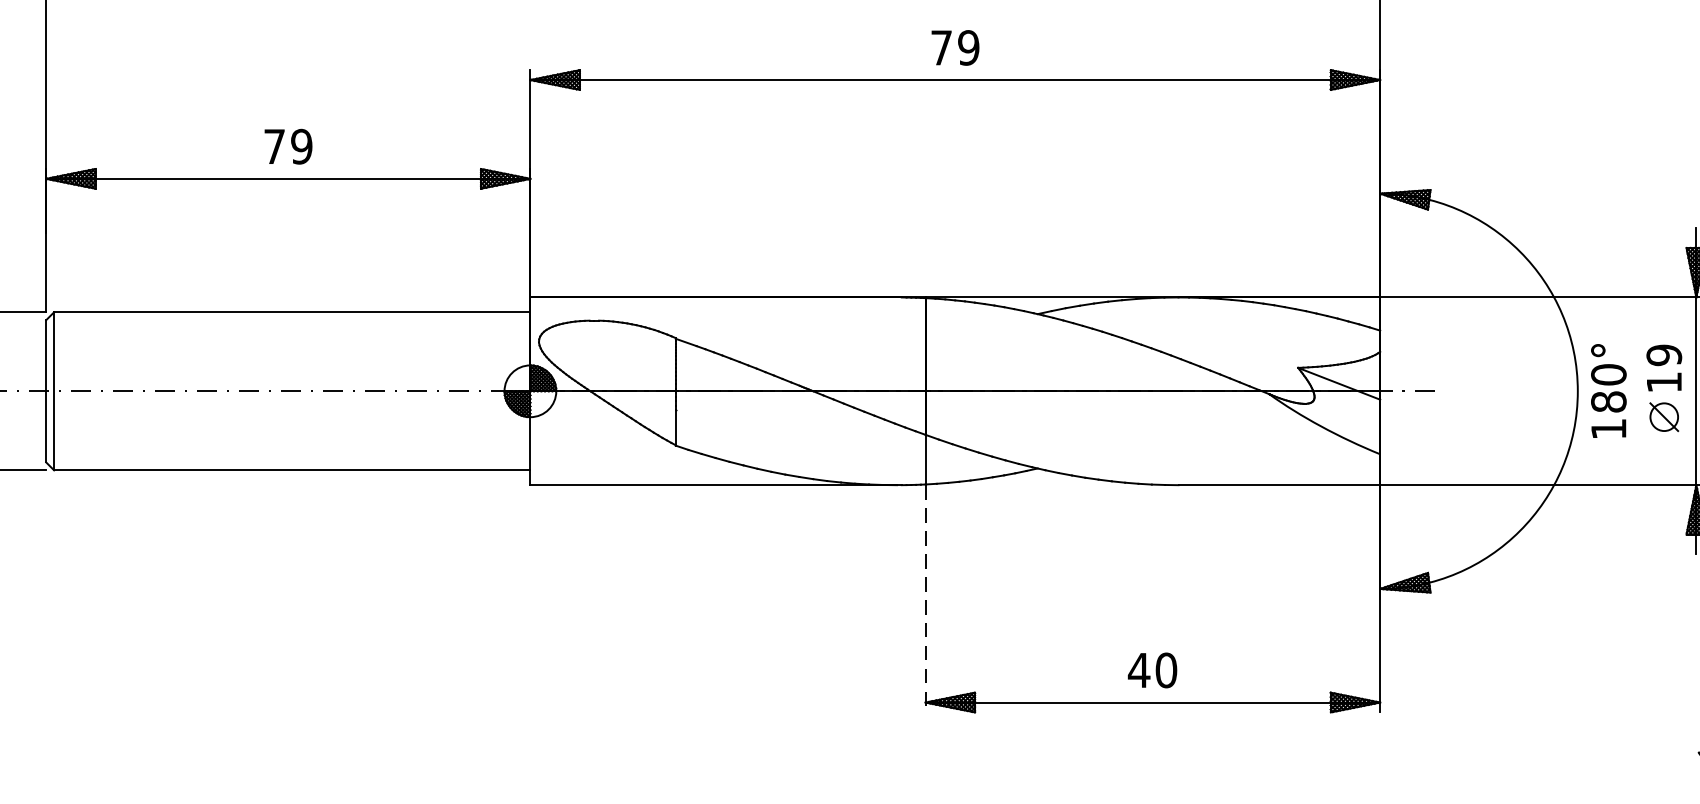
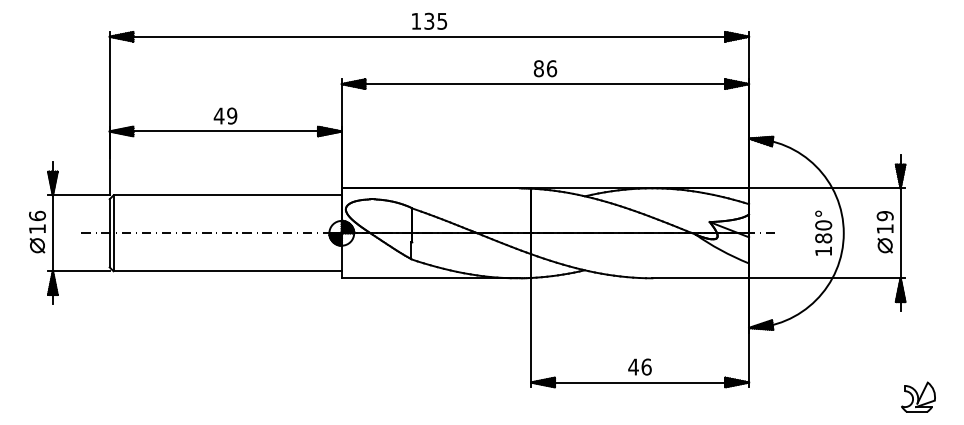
text: (955, 47) -> (545, 68), 79 -> 86
text: (273, 145) -> (218, 115), 79 -> 49
text: (1608, 389) -> (823, 232), moved
line: (926, 600) -> (531, 333), dashed -> solid
text: (1166, 669) -> (646, 366), 40 -> 46

